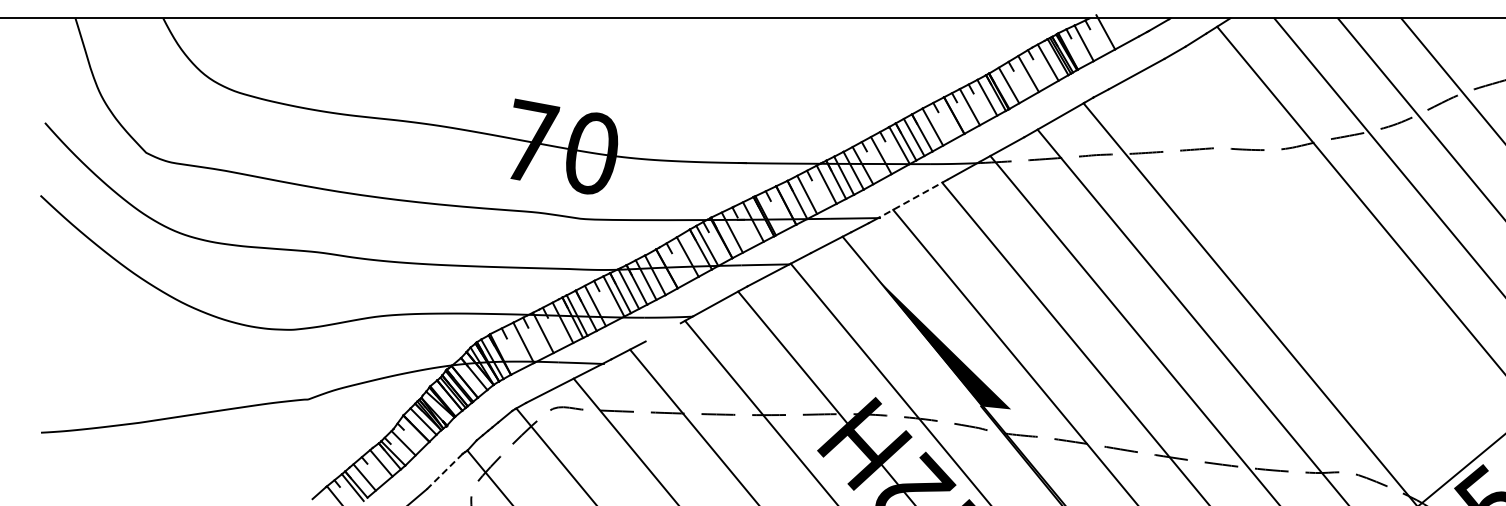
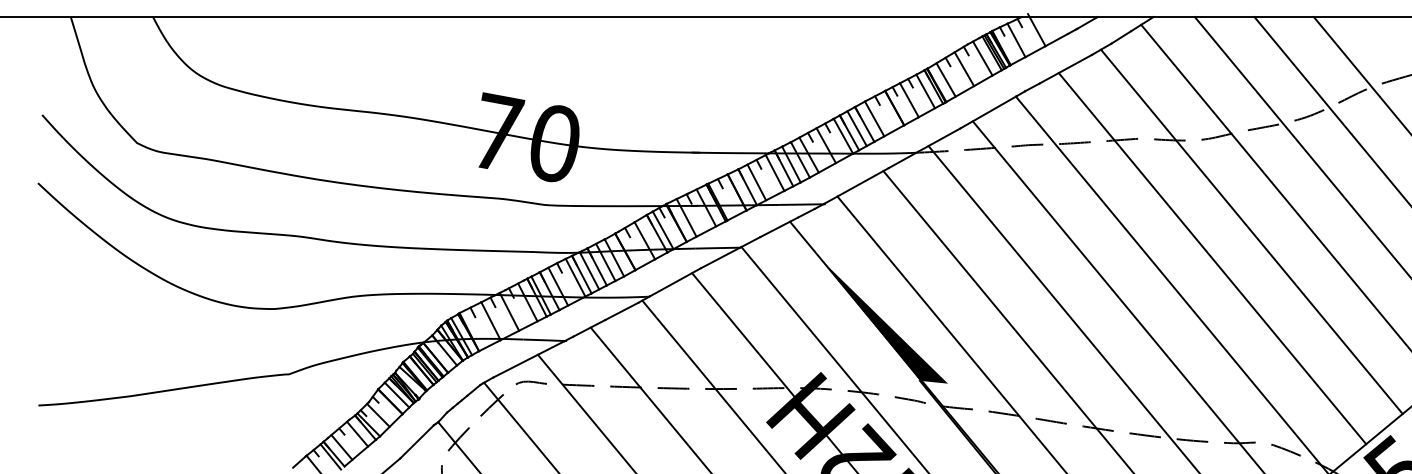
line: (913, 198) -> (856, 185), dashed -> solid
line: (1335, 247) -> (1252, 231), added
line: (1293, 275) -> (1212, 258), added
line: (662, 332) -> (621, 311), added
line: (444, 471) -> (416, 441), dashed -> solid

